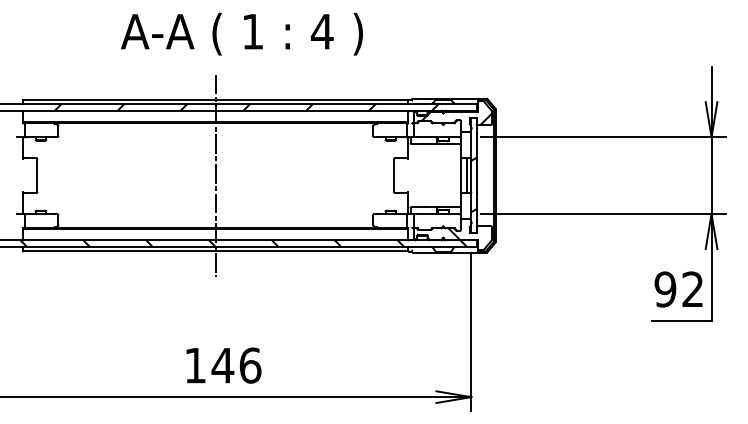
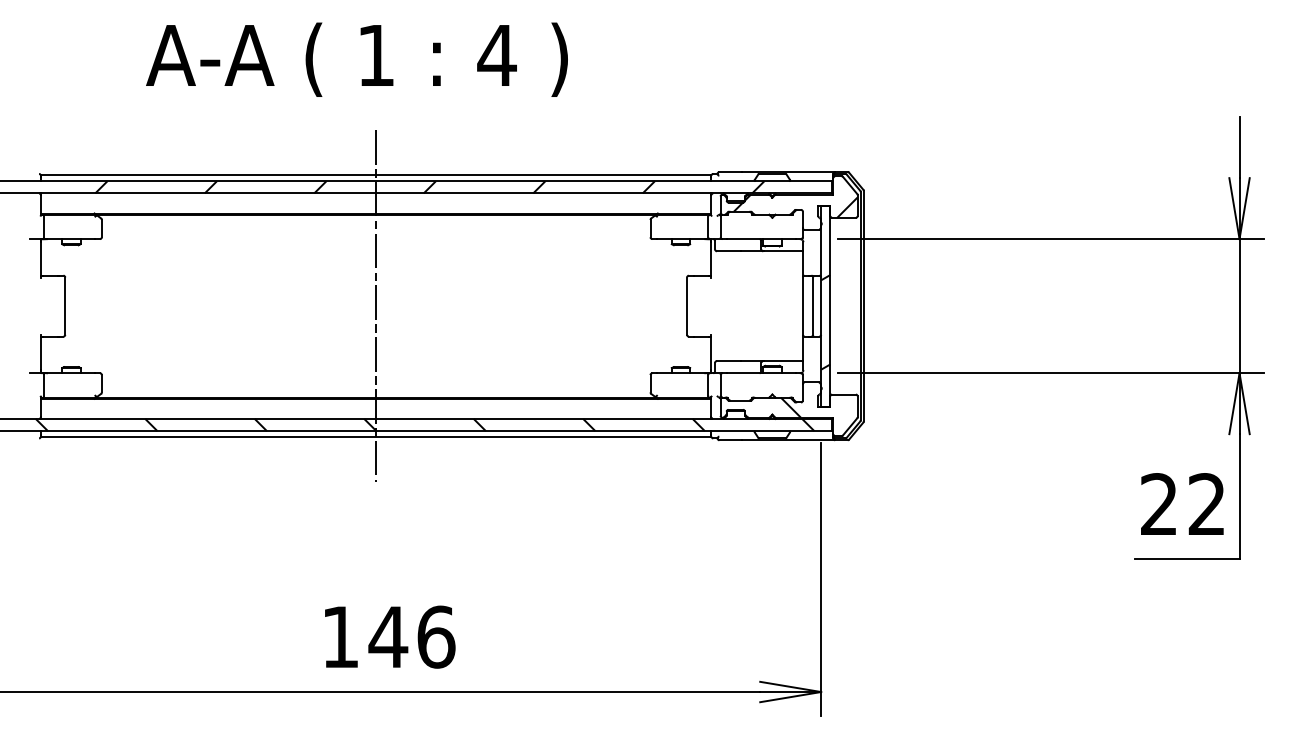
text: (241, 33) -> (356, 58), moved
text: (665, 289) -> (1159, 504), 92 -> 22

